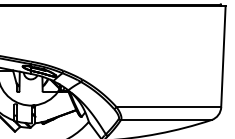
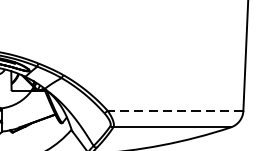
line: (168, 107) -> (174, 111), solid -> dashed

